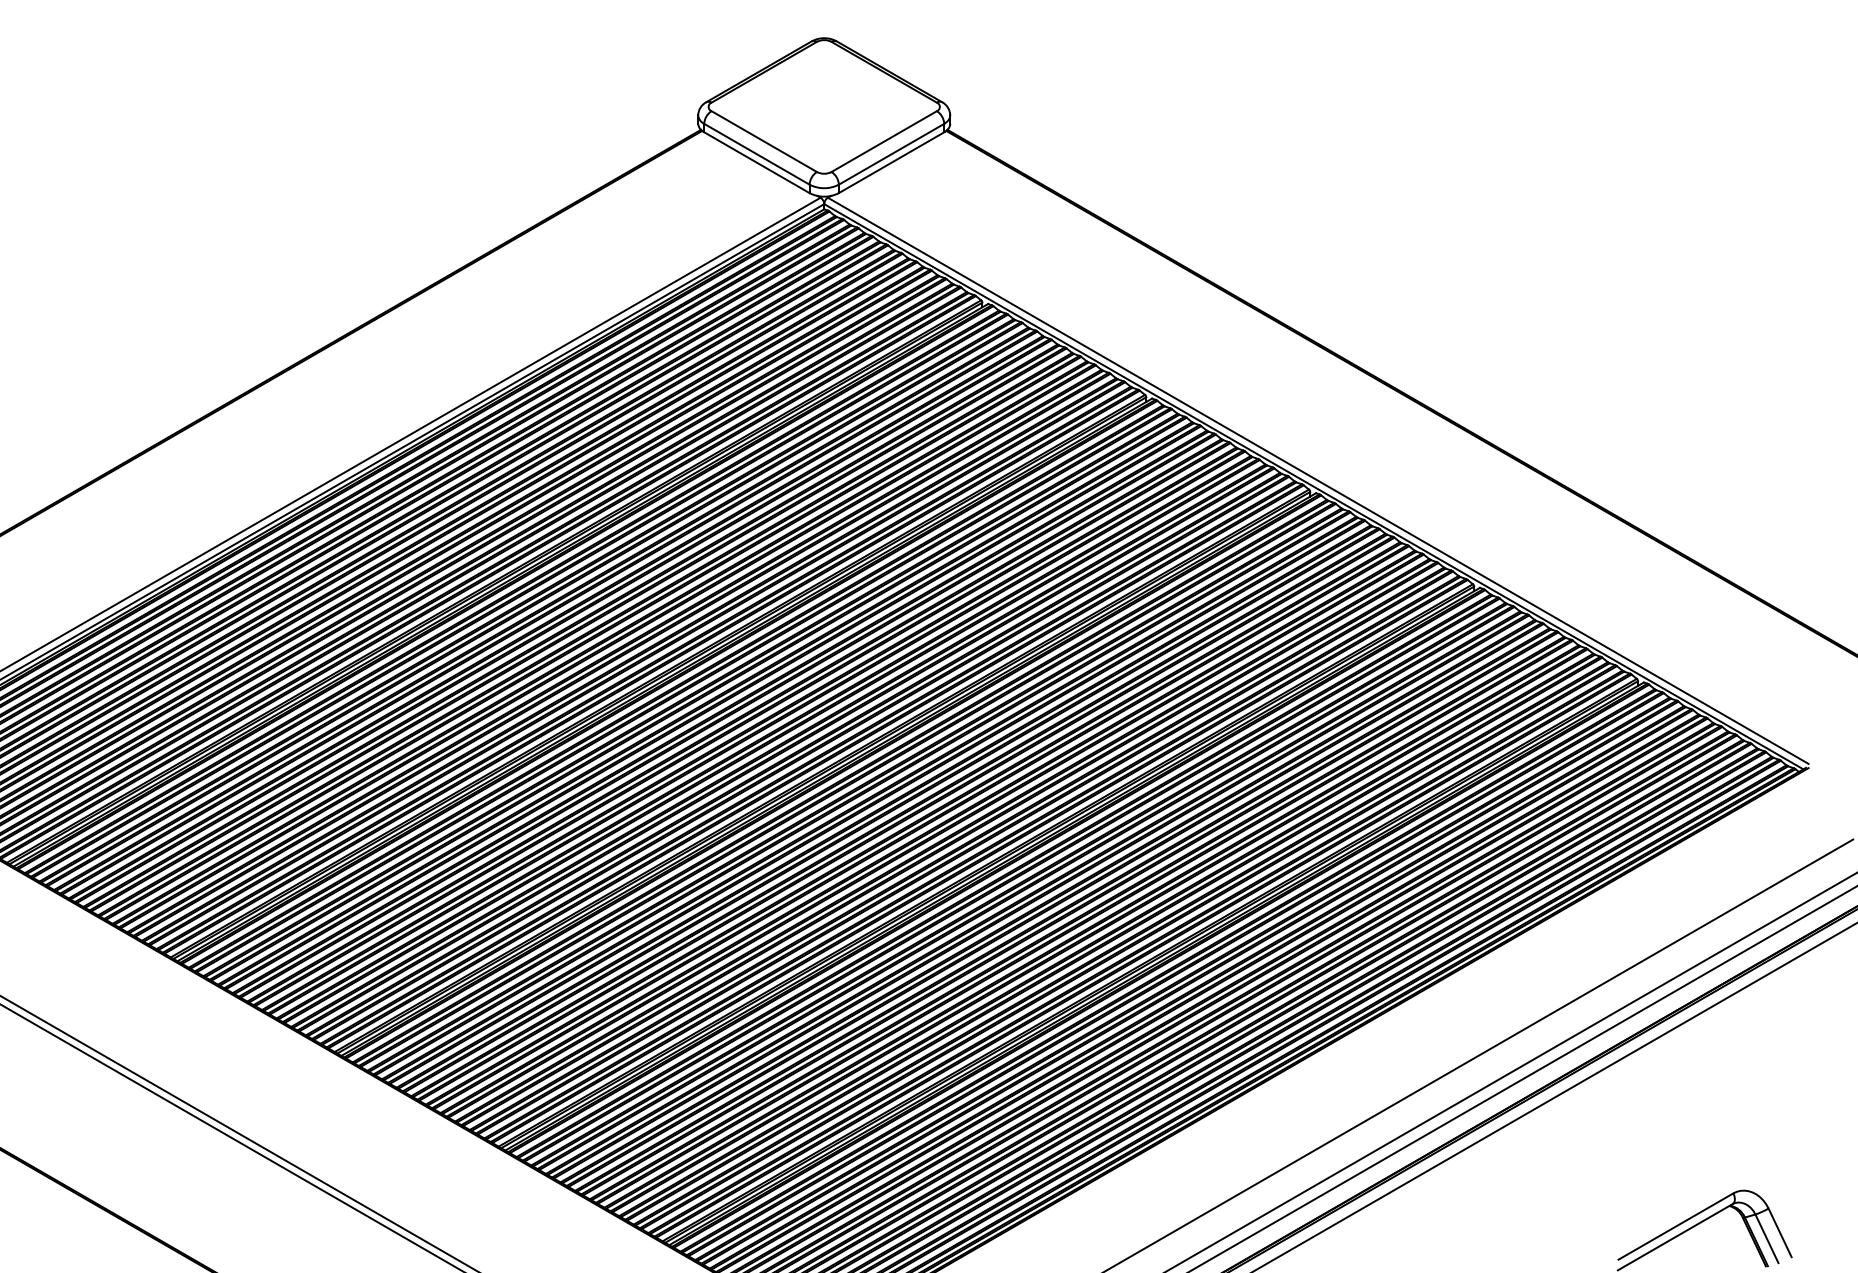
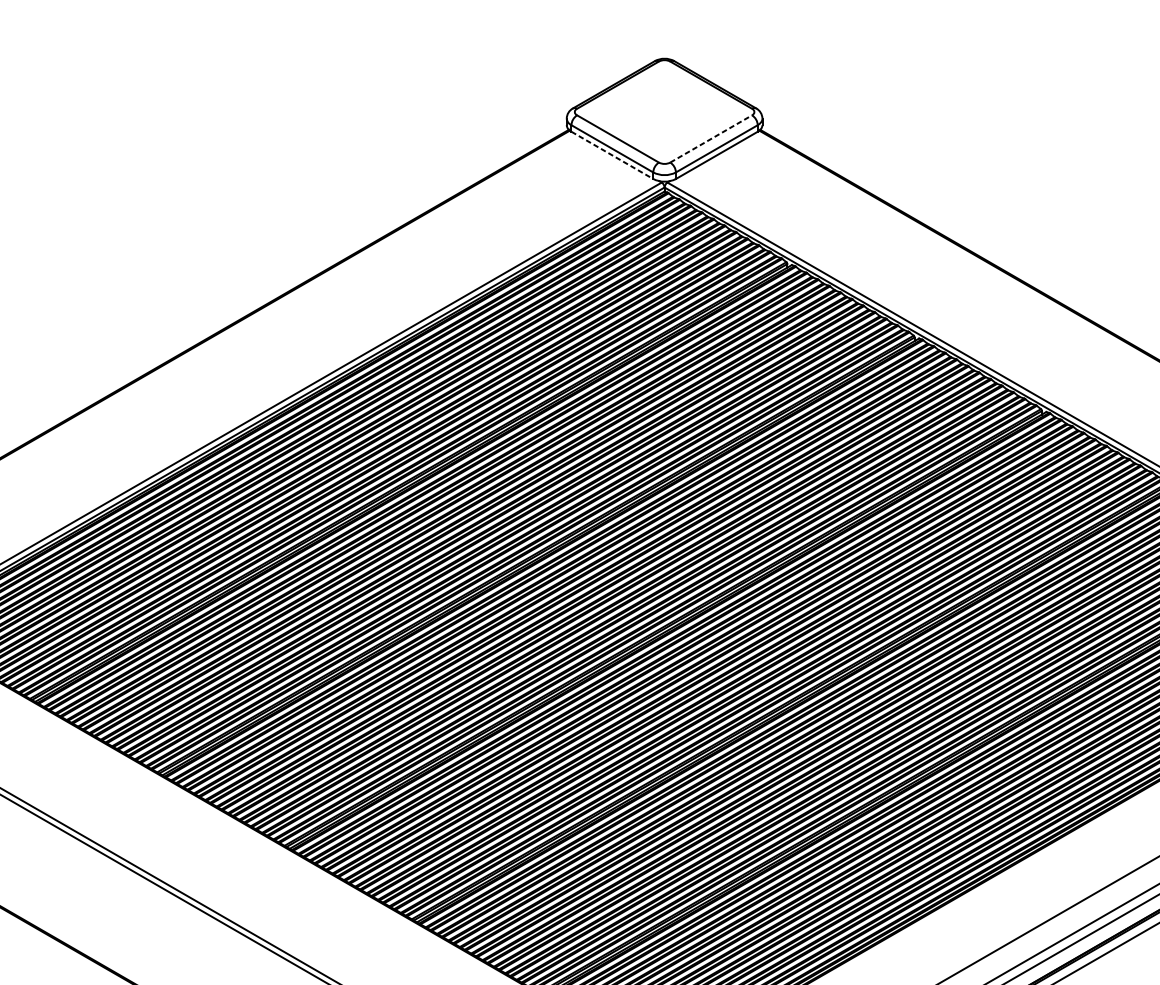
line: (884, 141) -> (711, 138), solid -> dashed
line: (756, 162) -> (612, 155), solid -> dashed

